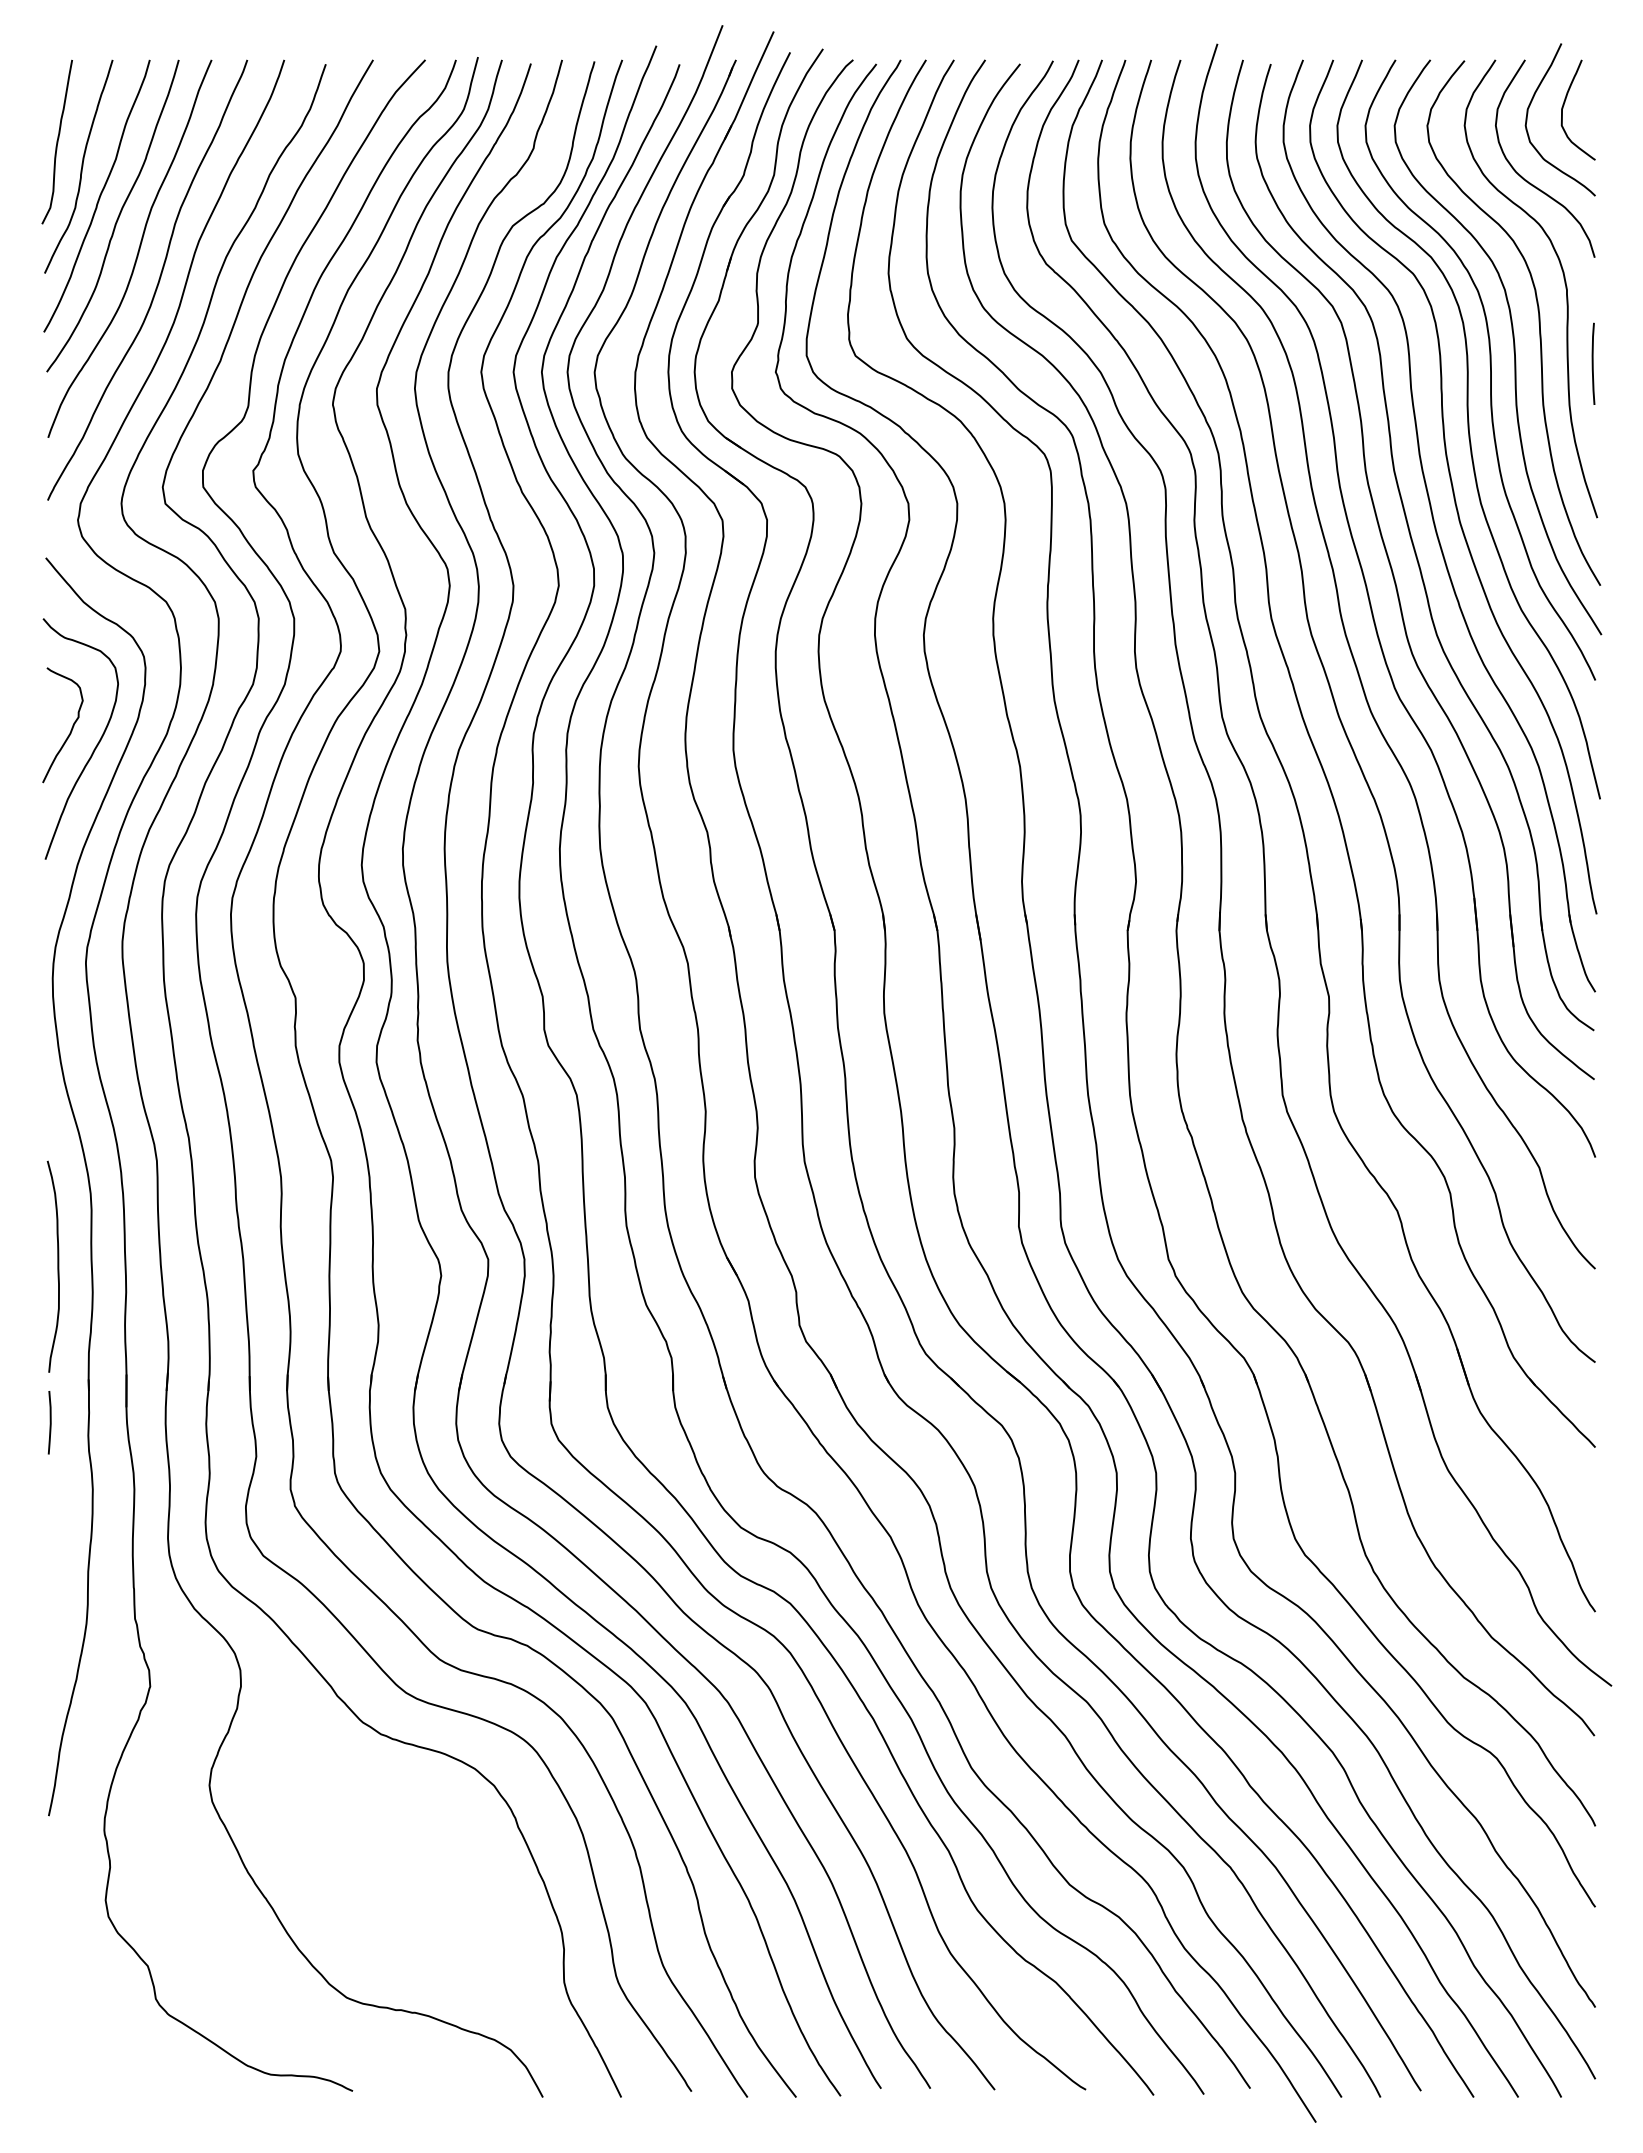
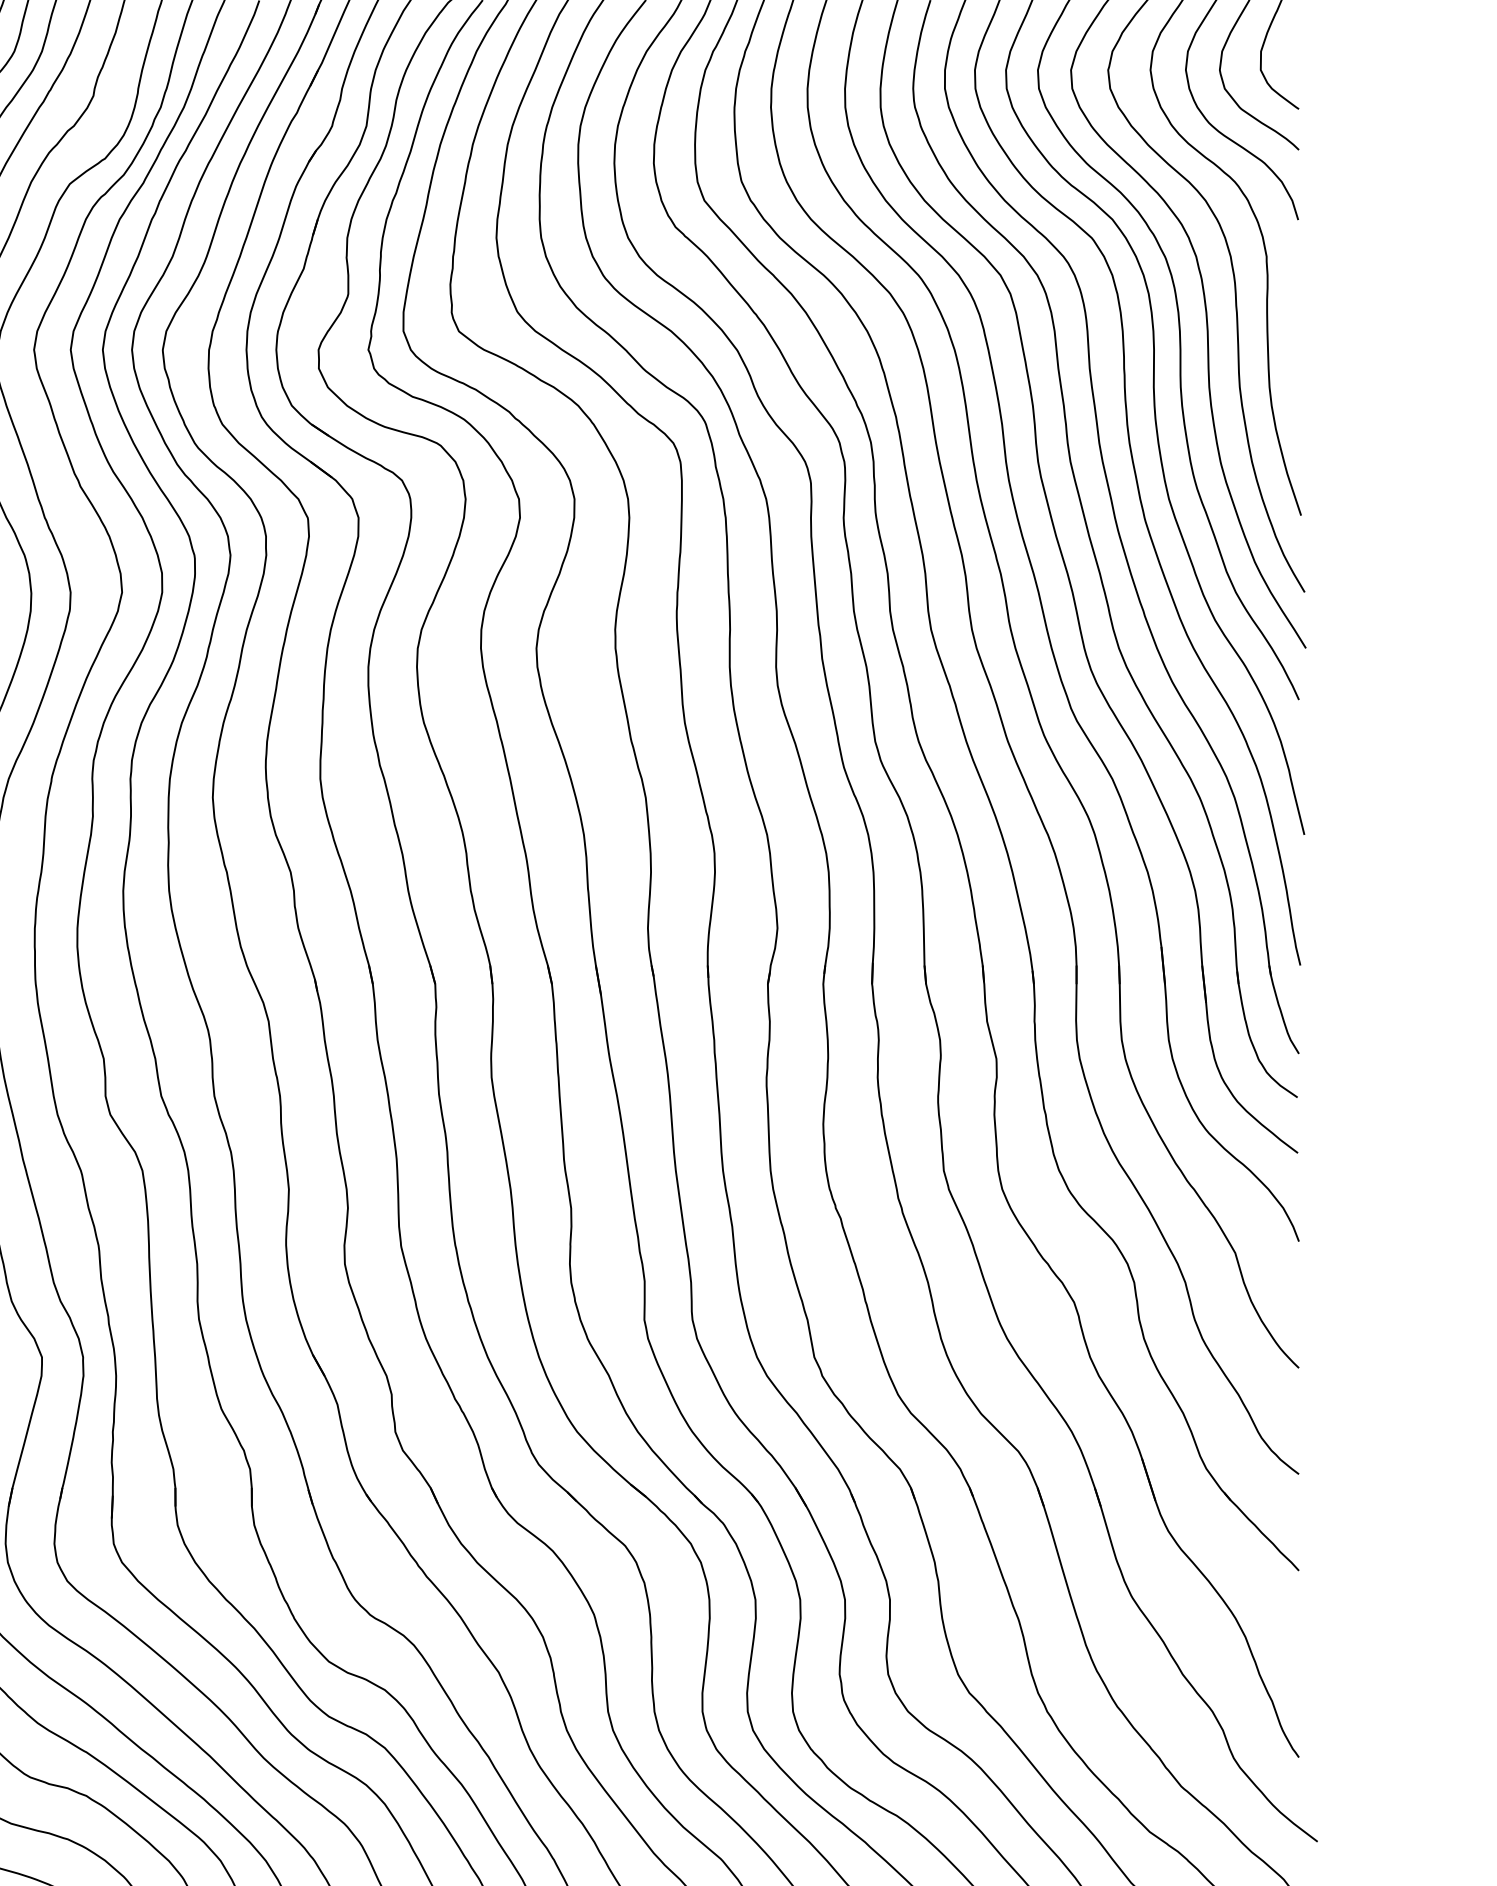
curve: (1593, 363) -> (1296, 340), removed

